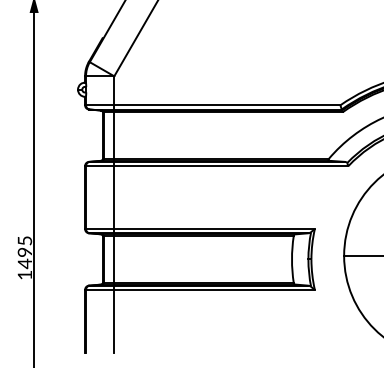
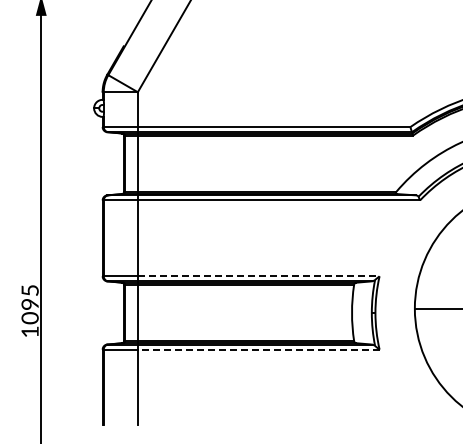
line: (214, 229) -> (258, 276), solid -> dashed
text: (24, 264) -> (29, 318), 1495 -> 1095
line: (214, 289) -> (258, 349), solid -> dashed

